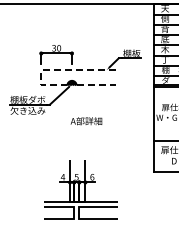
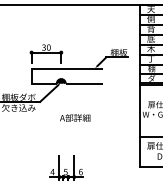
line: (56, 70) -> (46, 69), dashed -> solid
line: (96, 85) -> (84, 83), dashed -> solid

